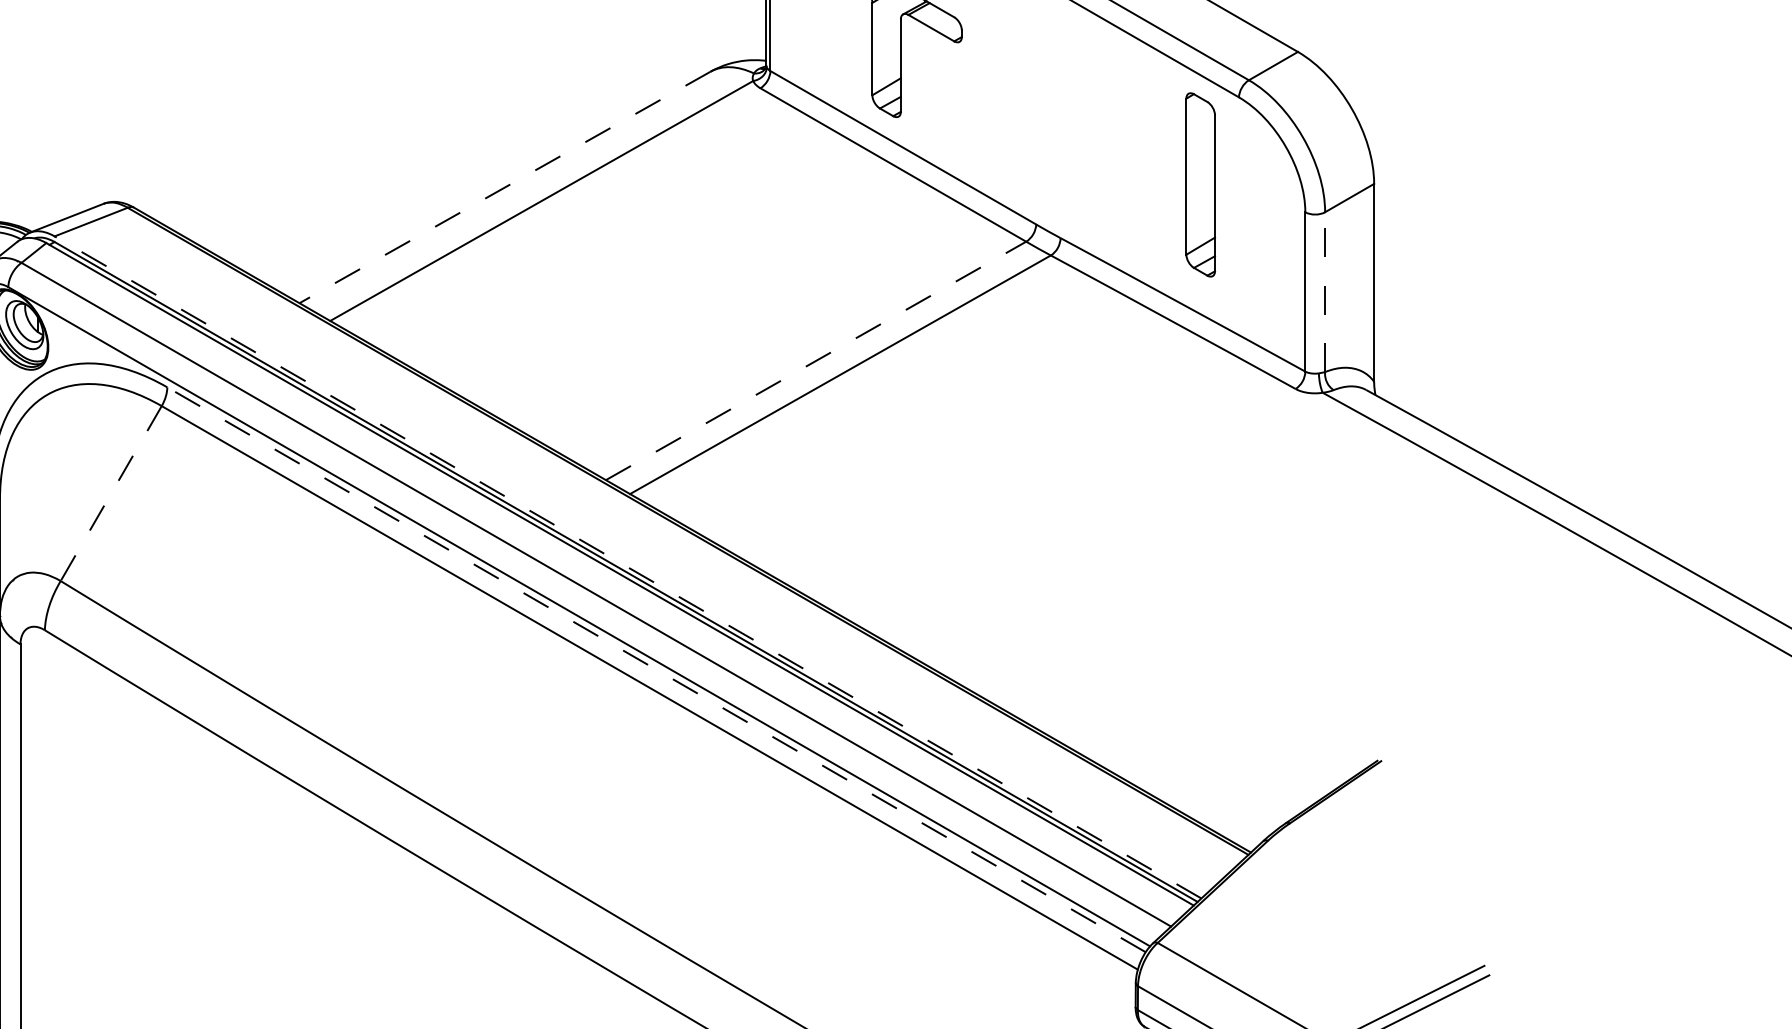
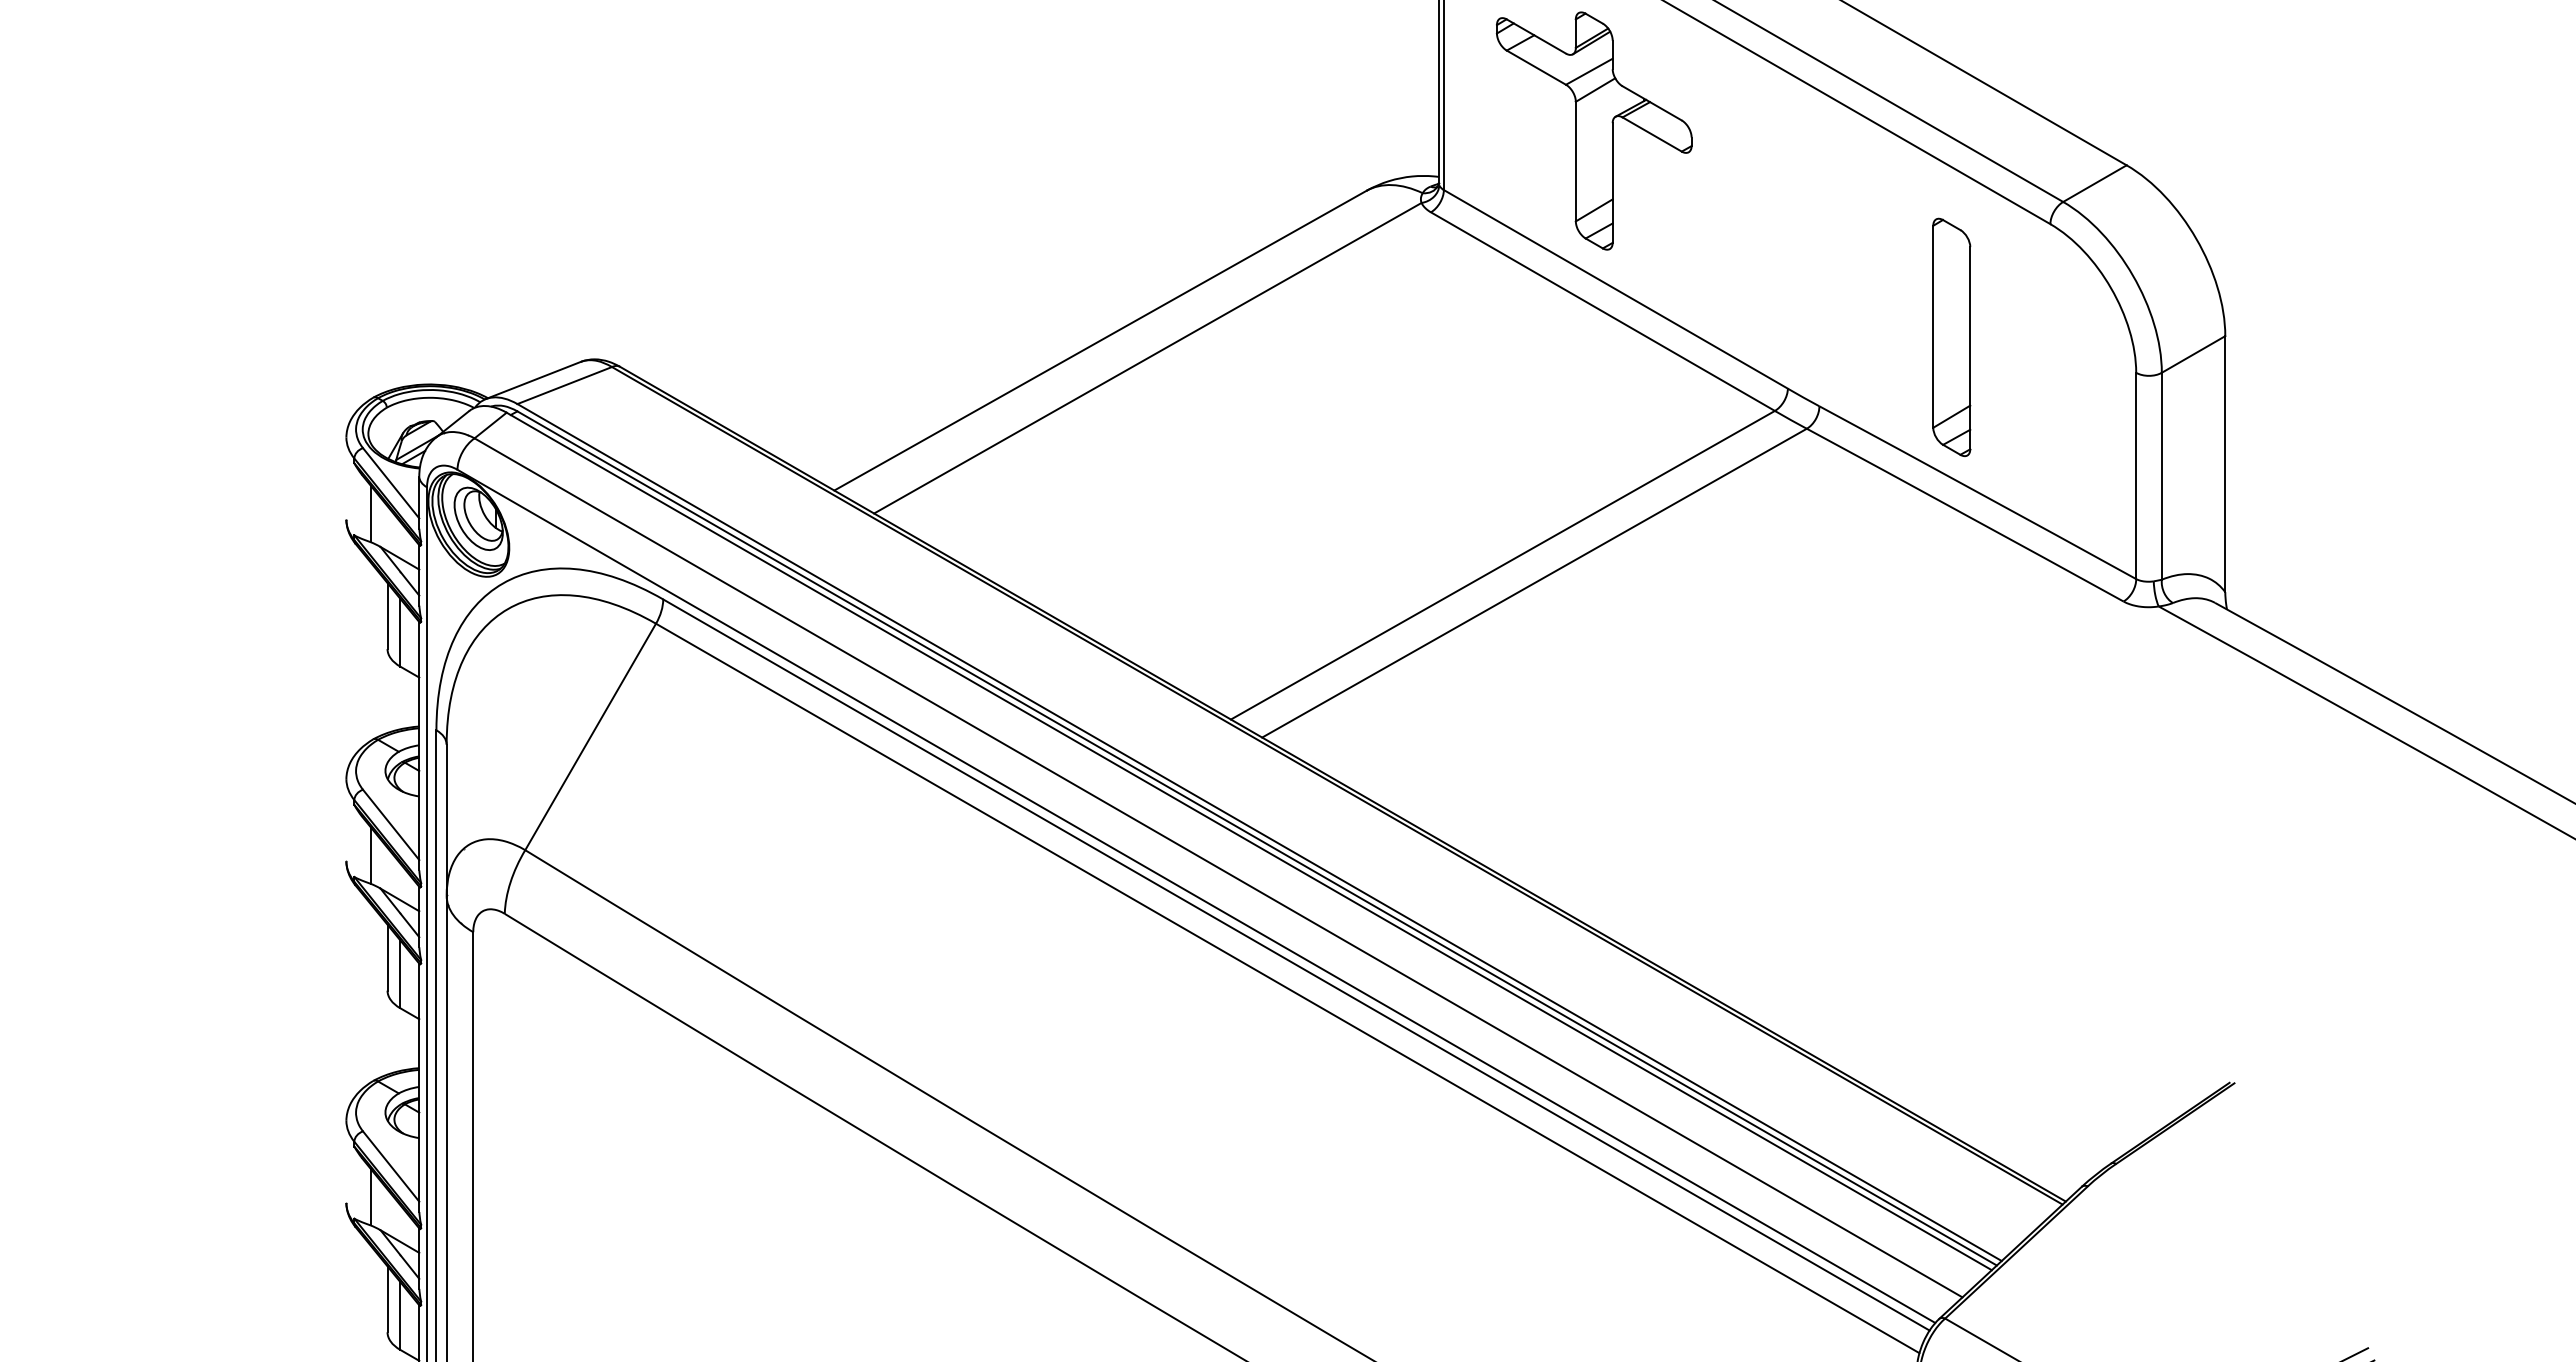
part: (1200, 184) -> (1951, 336), moved
line: (504, 187) -> (1099, 340), dashed -> solid
line: (1324, 291) -> (2161, 475), dashed -> solid
line: (815, 361) -> (1502, 565), dashed -> solid
line: (111, 493) -> (590, 736), dashed -> solid
line: (627, 567) -> (1259, 832), dashed -> solid
line: (656, 669) -> (1296, 964), dashed -> solid

